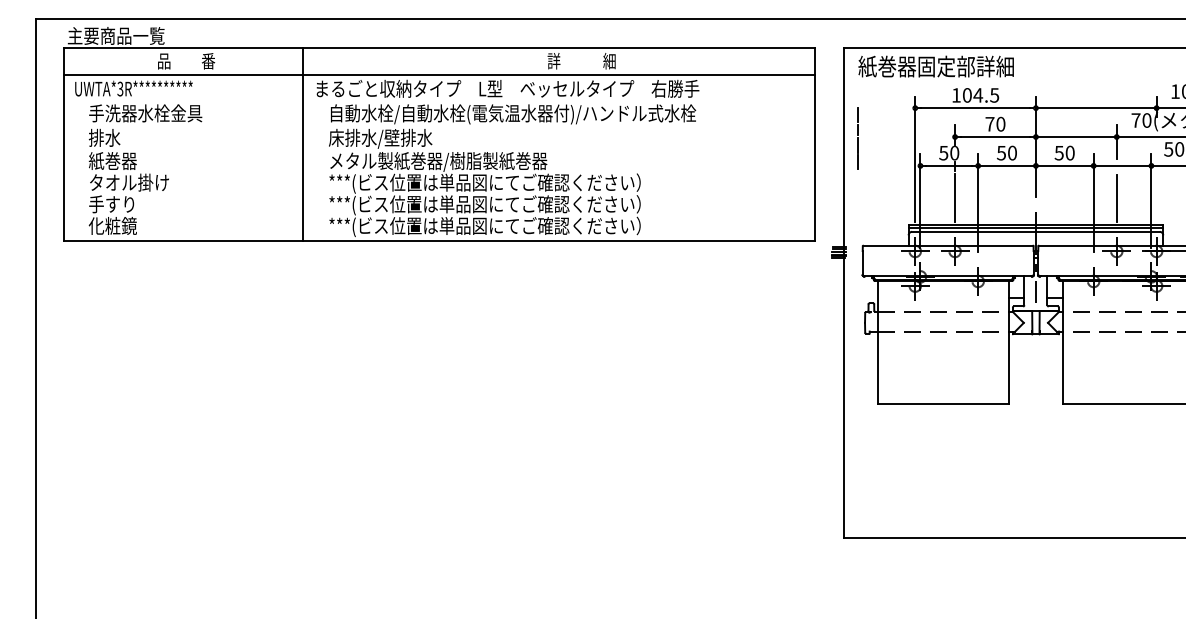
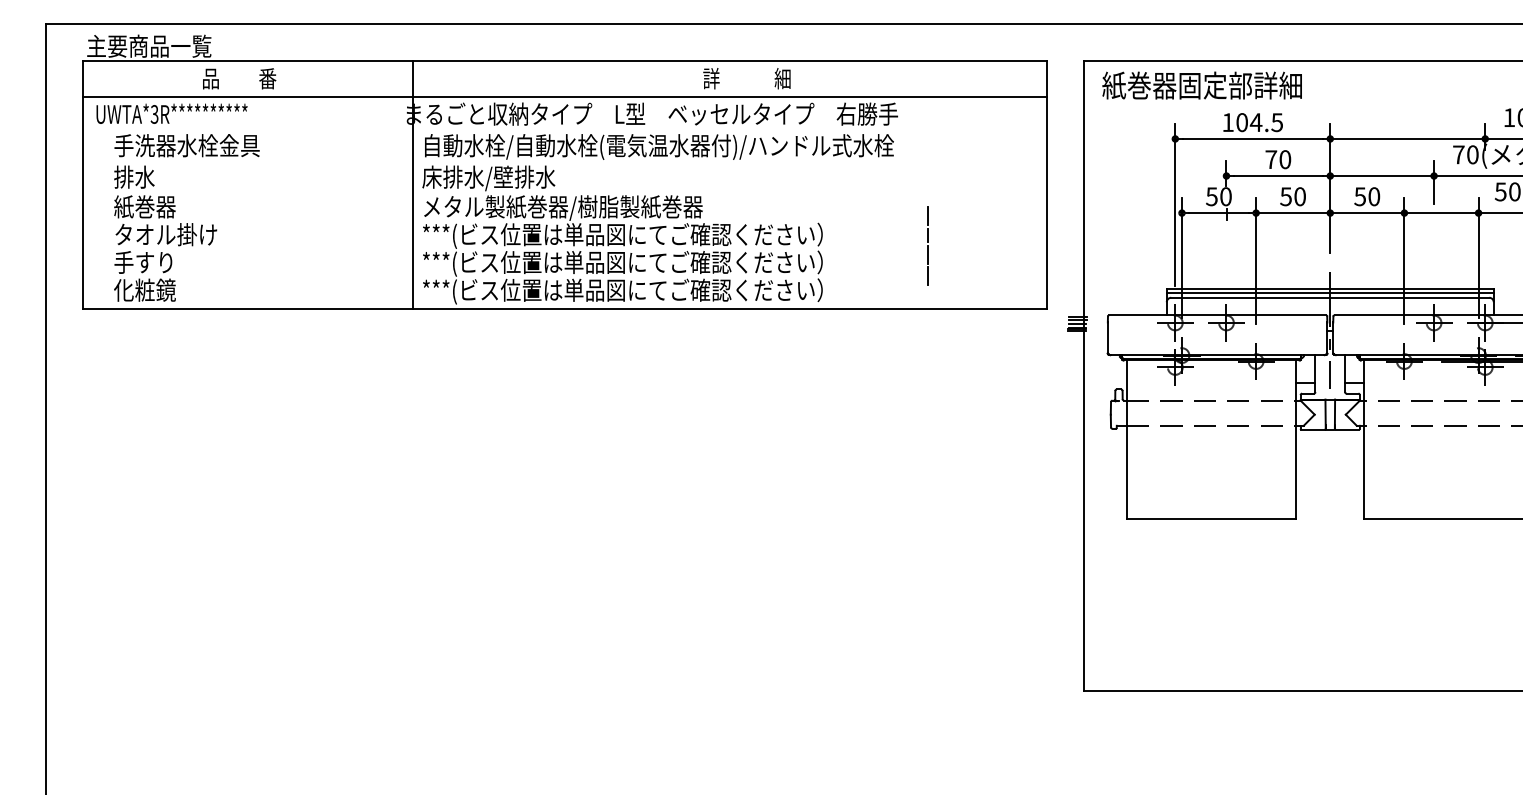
line: (857, 138) -> (926, 245), moved
line: (302, 143) -> (412, 184), moved
line: (955, 197) -> (1226, 253), removed
line: (1116, 198) -> (1433, 254), removed

